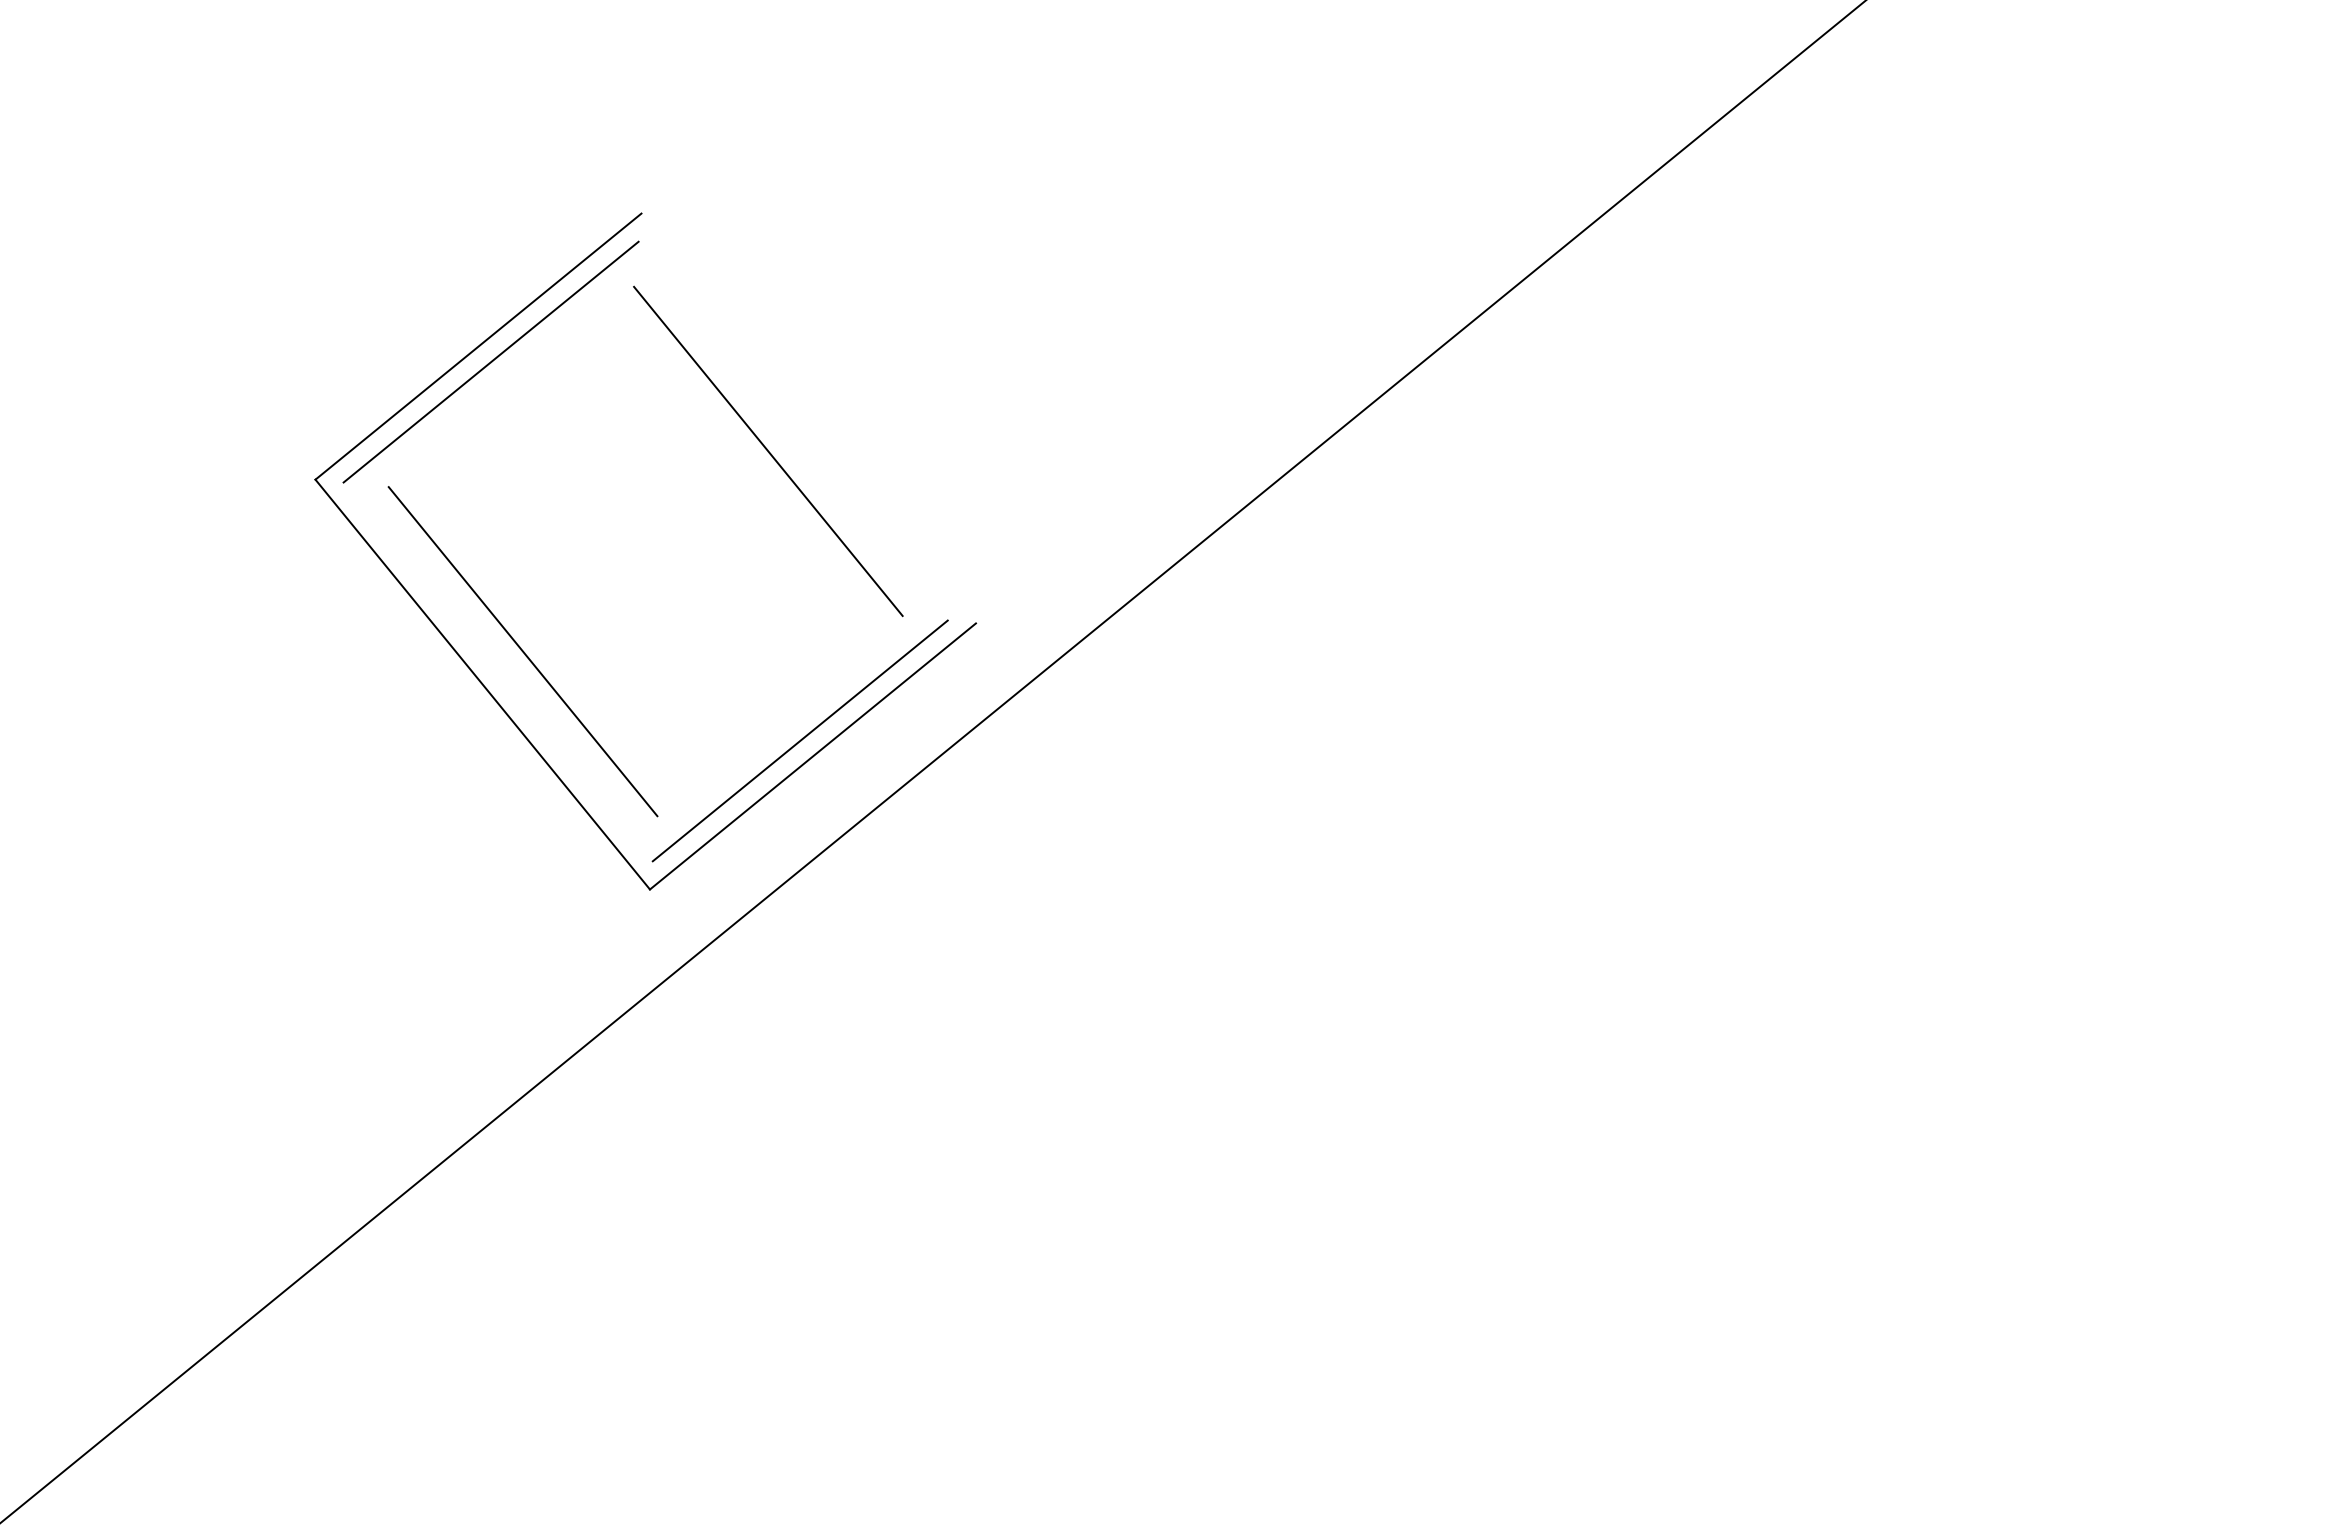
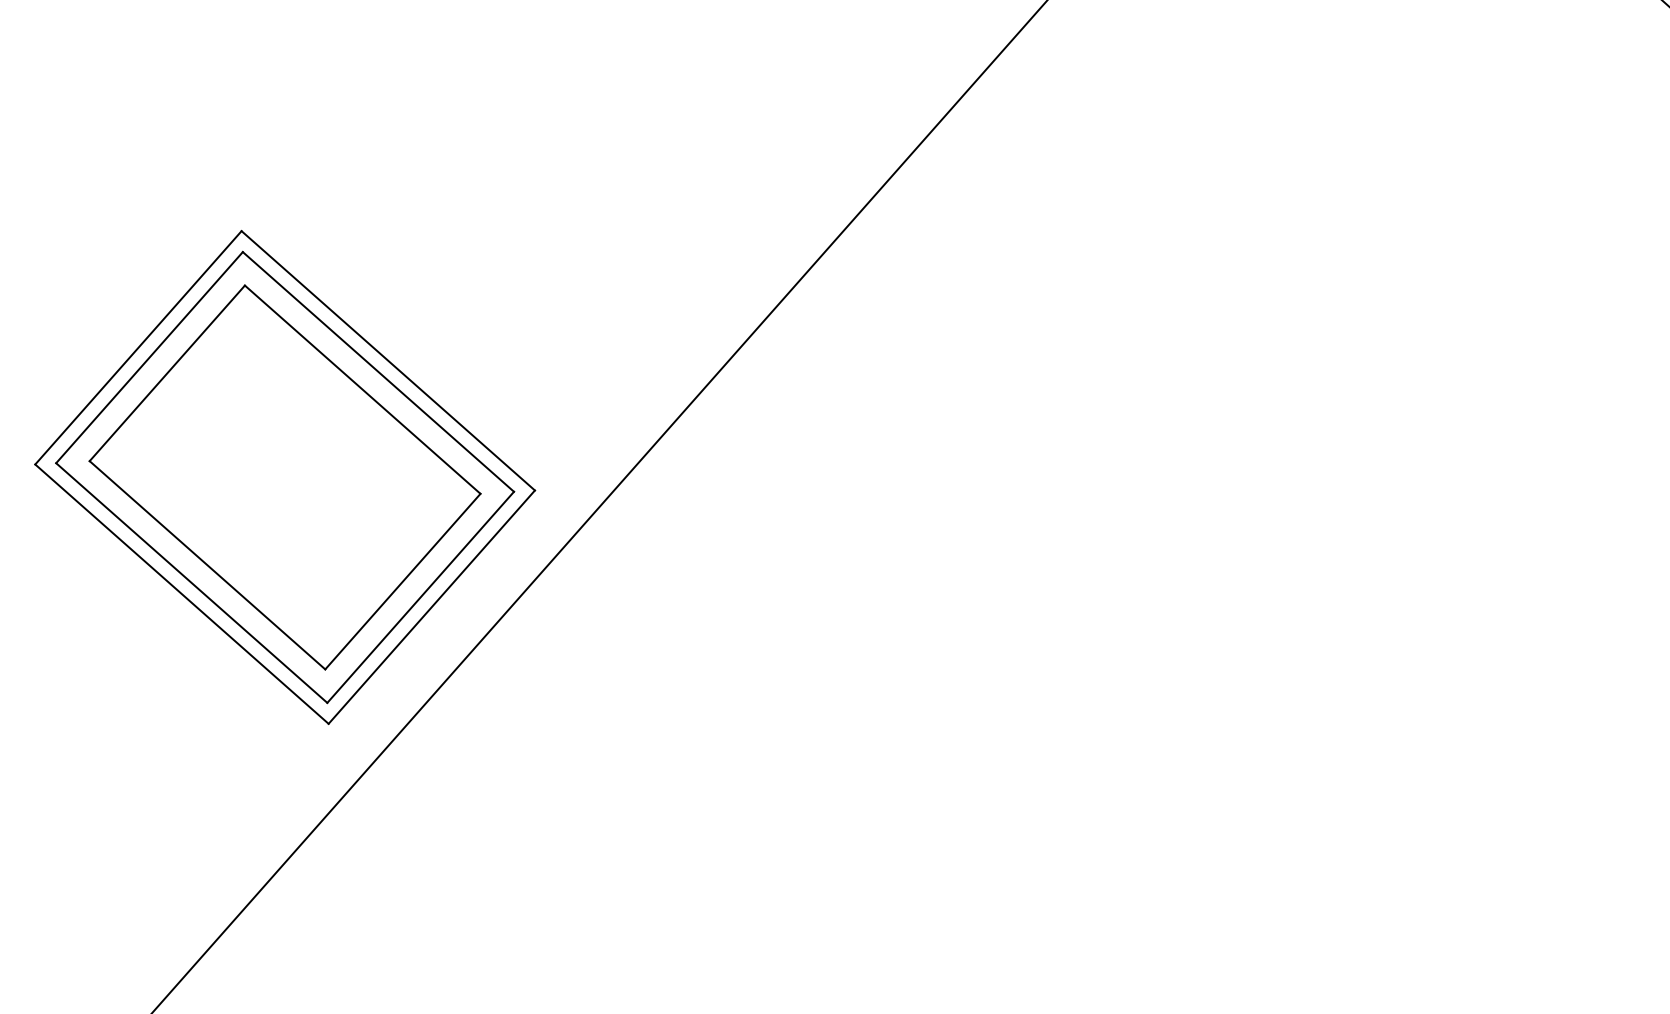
line: (511, 386) -> (167, 372), added
line: (808, 418) -> (388, 360), added
line: (792, 430) -> (377, 371), added
line: (497, 671) -> (191, 582), added
line: (779, 715) -> (402, 581), added

